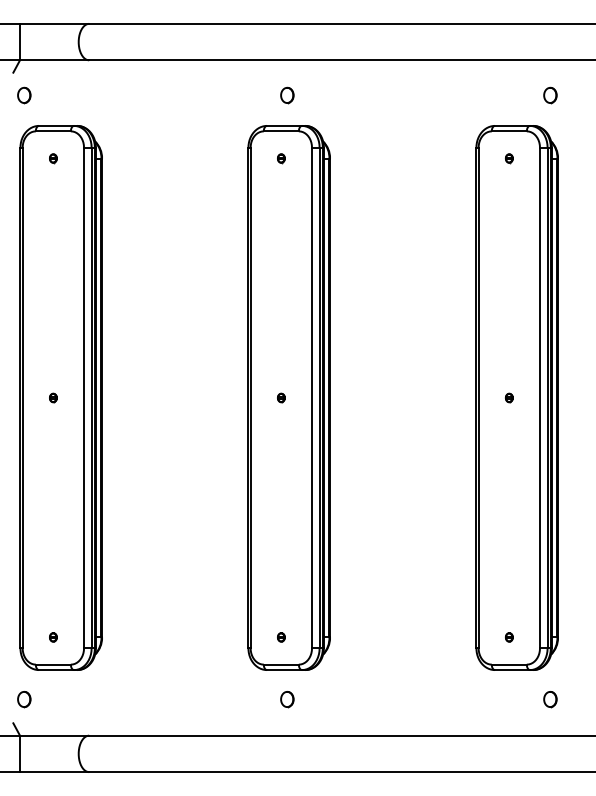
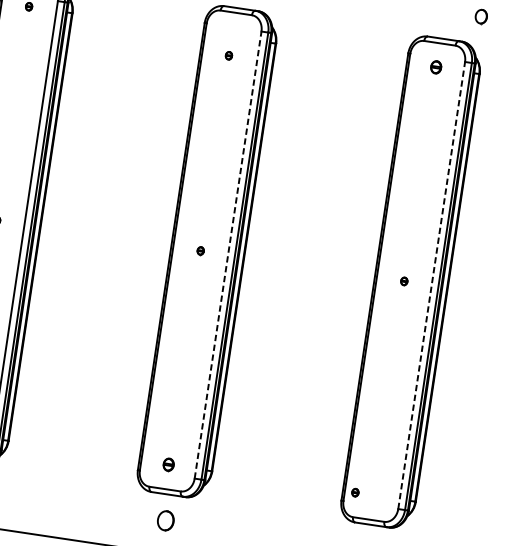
part: (281, 158) -> (229, 55), moved
part: (509, 158) -> (436, 67), size x1.6
line: (312, 397) -> (228, 254), solid -> dashed
line: (540, 397) -> (432, 285), solid -> dashed
part: (281, 637) -> (168, 464), size x1.6
part: (509, 637) -> (355, 492), moved
part: (287, 699) -> (165, 521), size x1.4

